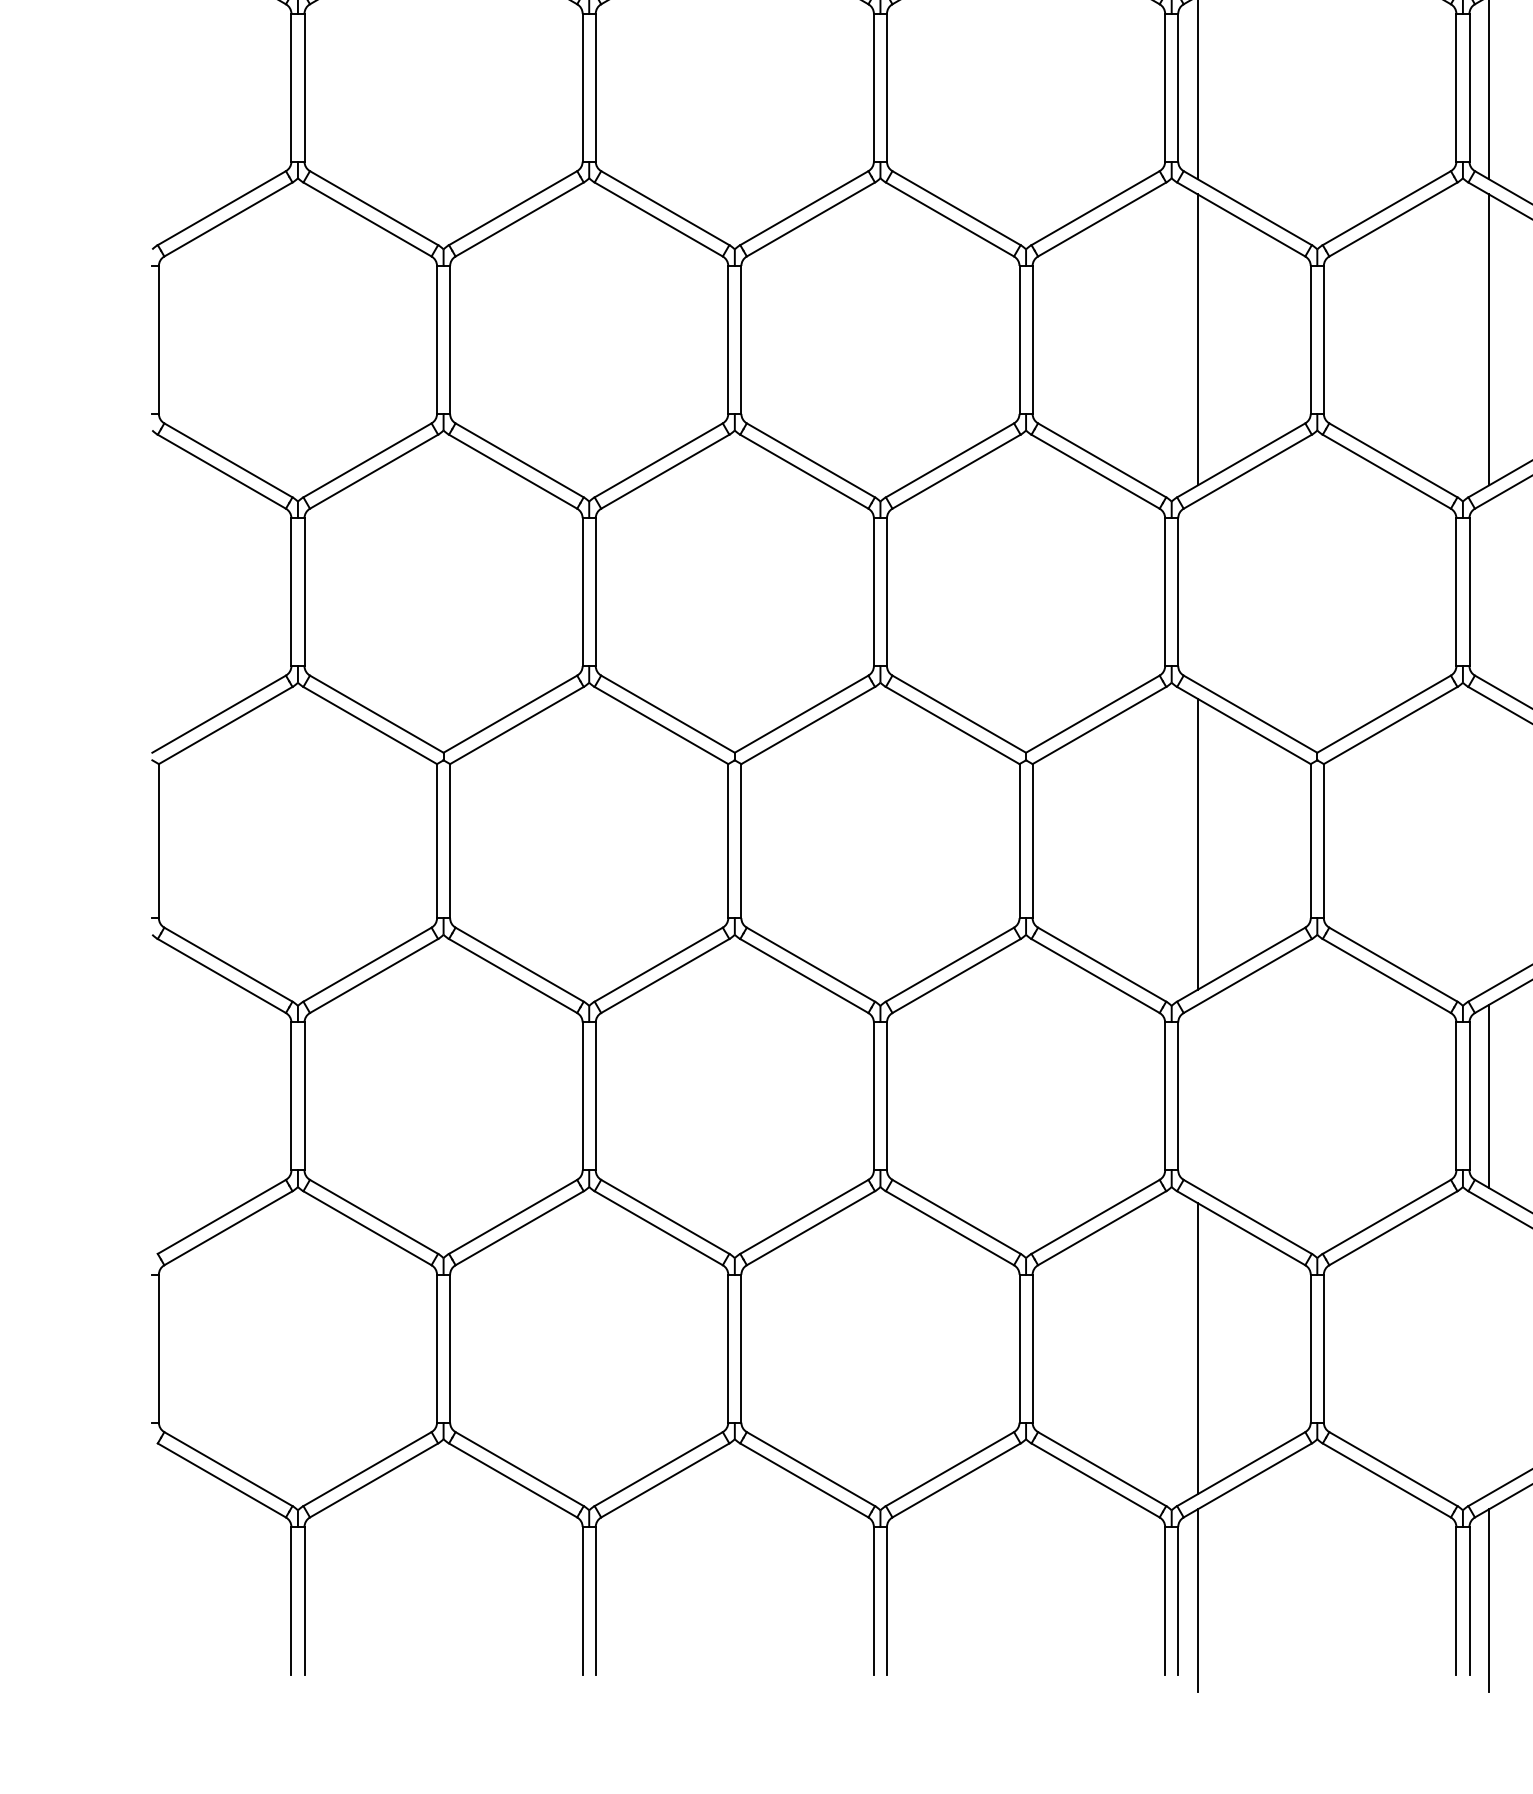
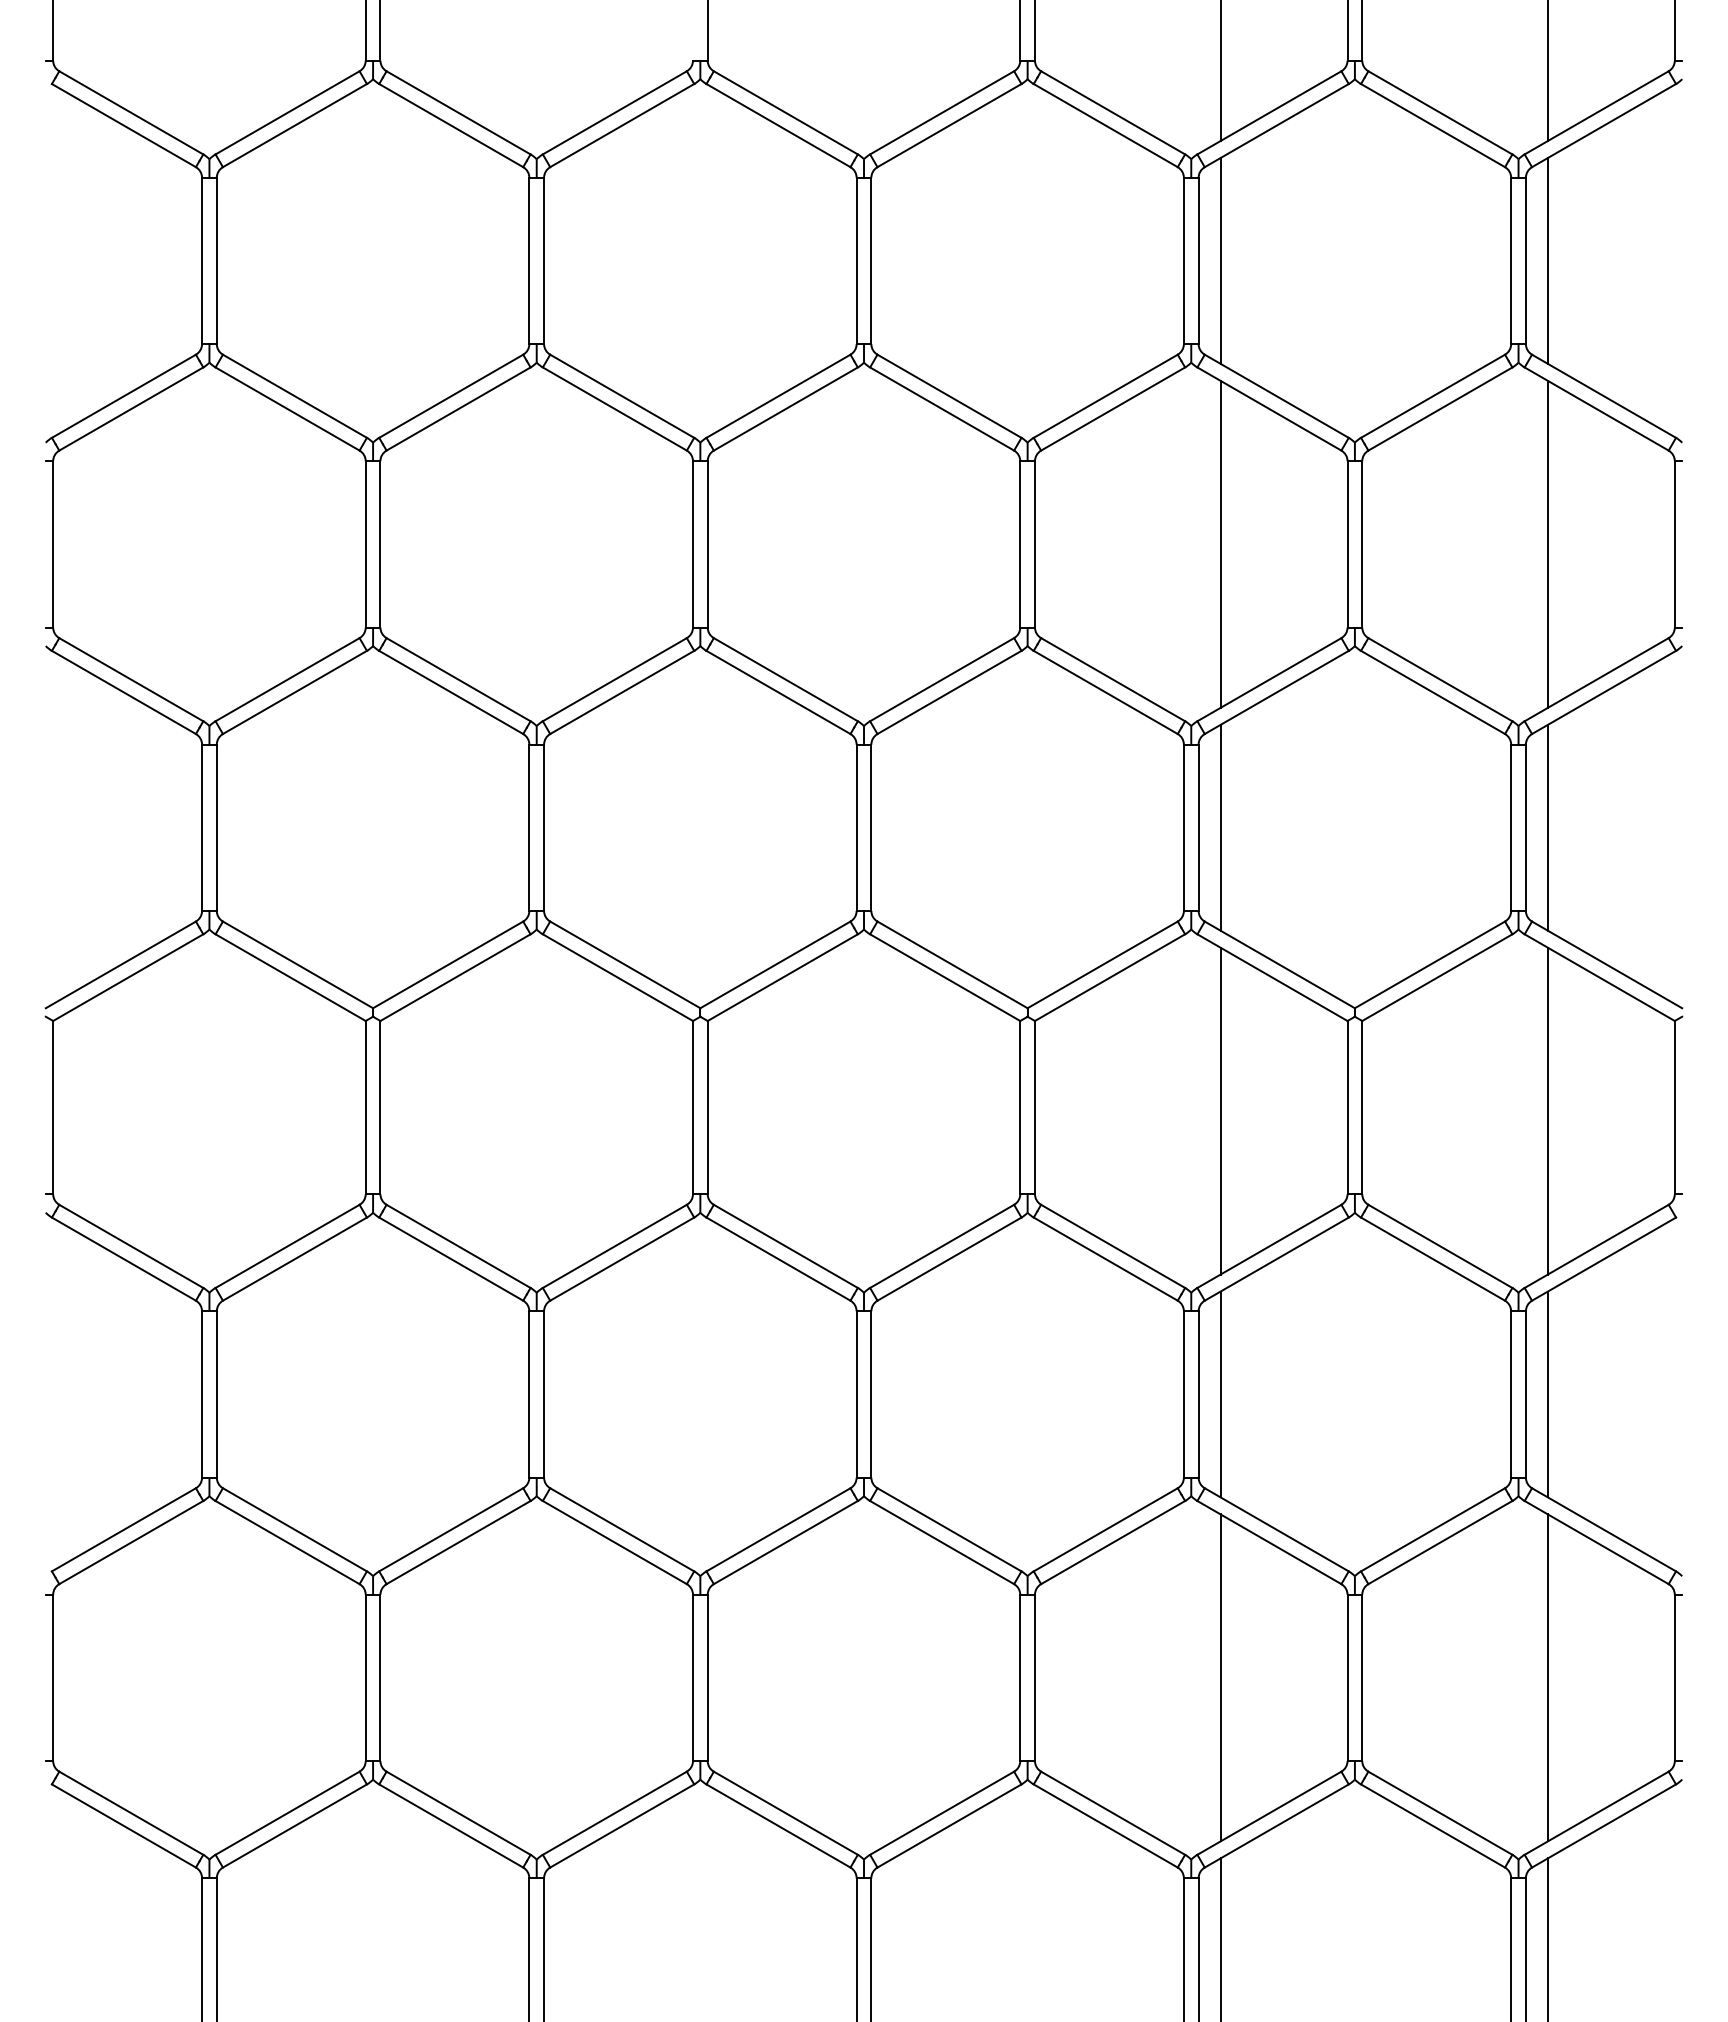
line: (1197, 591) -> (1220, 827), added
line: (1488, 591) -> (1547, 827), added
line: (1488, 843) -> (1547, 1110), added
line: (1197, 1096) -> (1220, 1394), added
line: (1488, 1348) -> (1547, 1677), added

